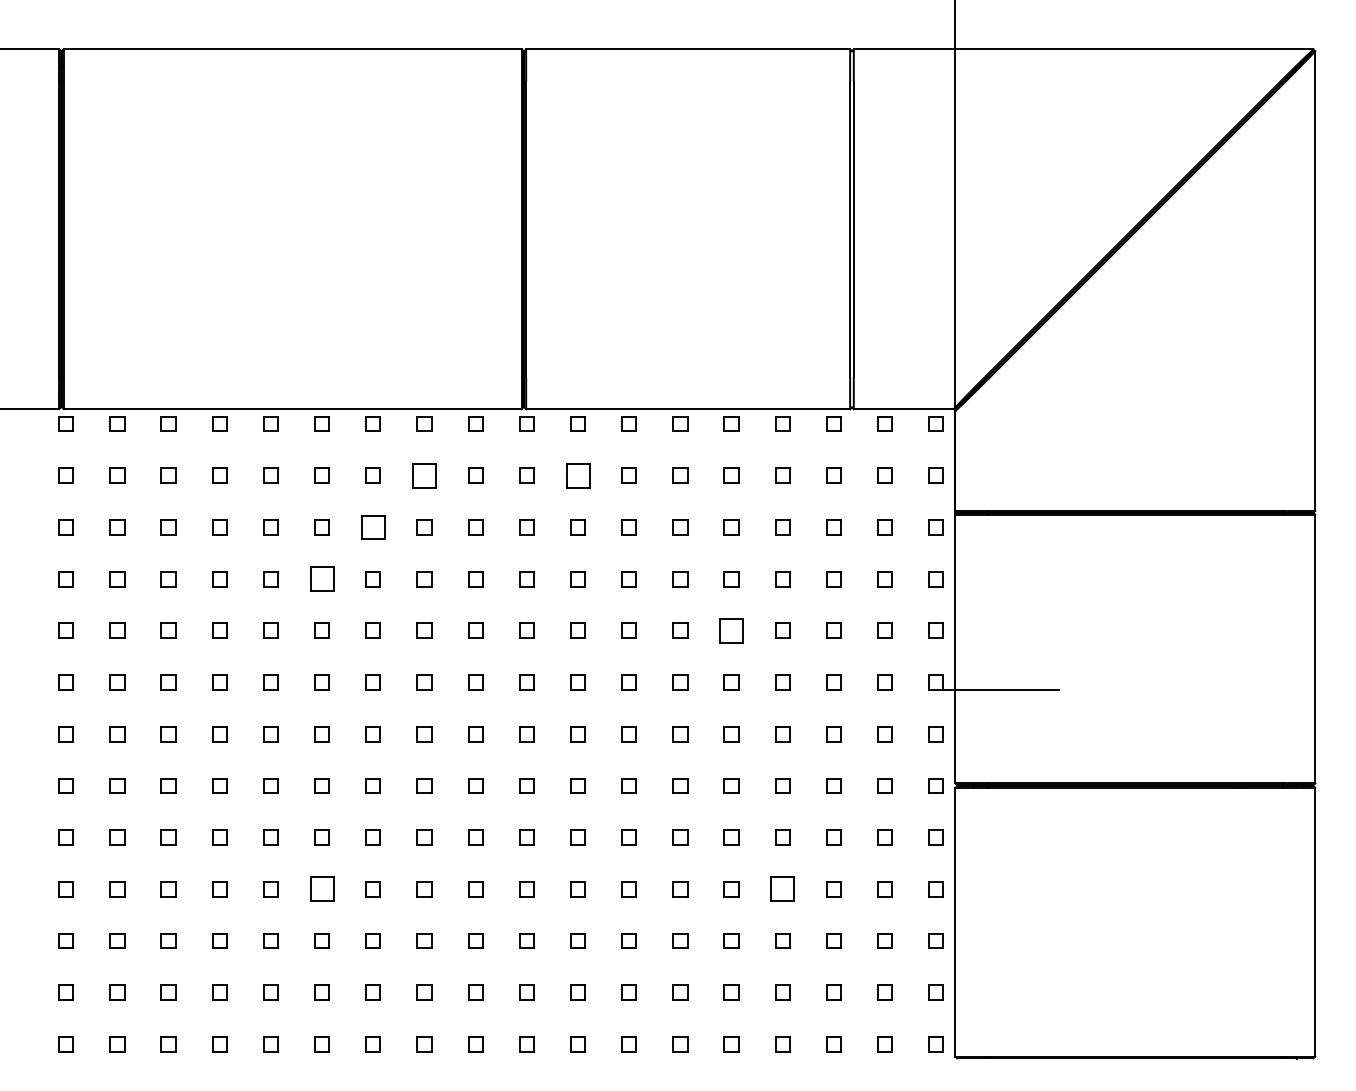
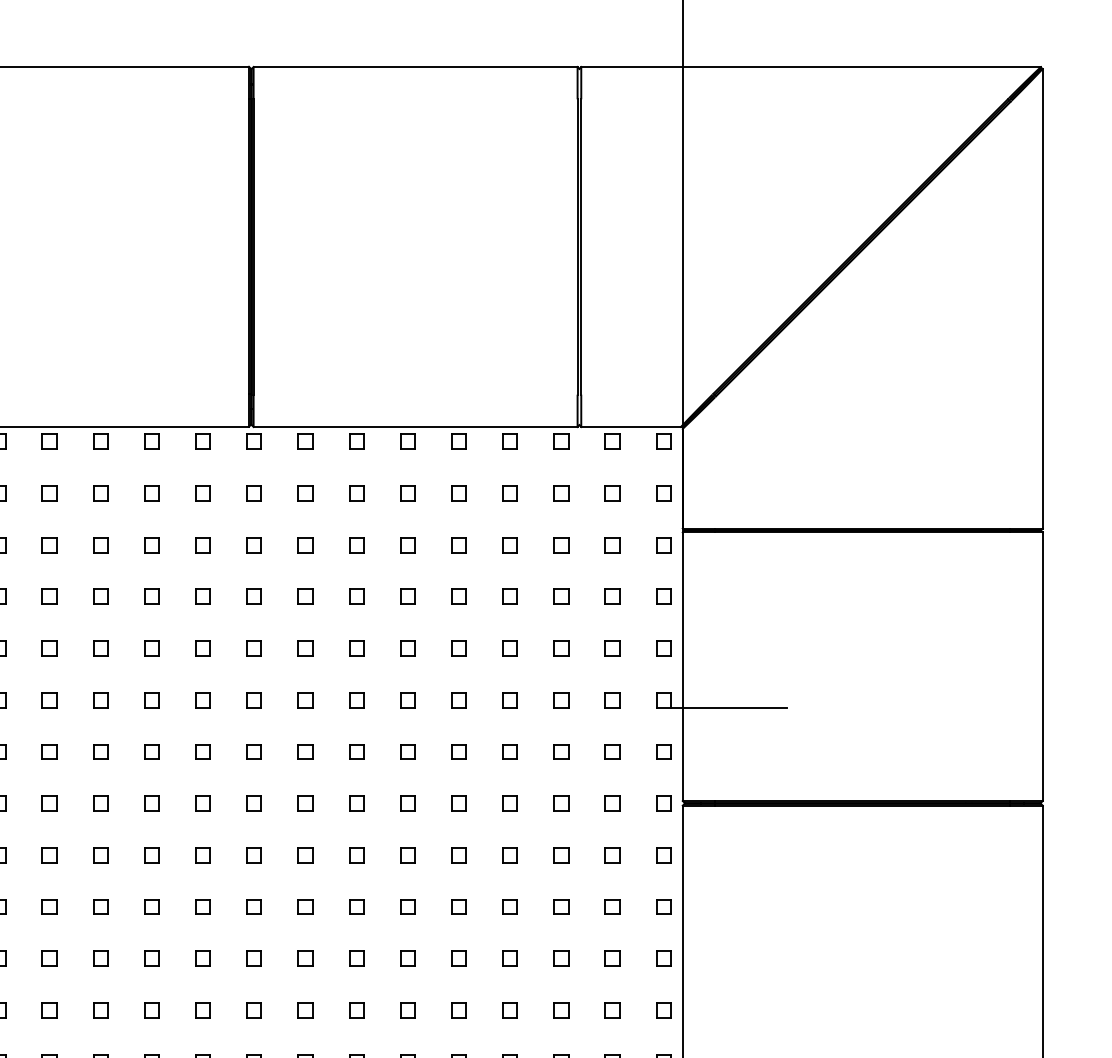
part: (424, 475) -> (151, 493), size x0.62
part: (577, 475) -> (304, 493), size x0.62
part: (372, 527) -> (99, 545), size x0.62
part: (321, 579) -> (48, 597), size x0.62
part: (731, 630) -> (458, 648), size x0.62
part: (321, 889) -> (48, 907), size x0.62
part: (782, 889) -> (509, 907), size x0.62

